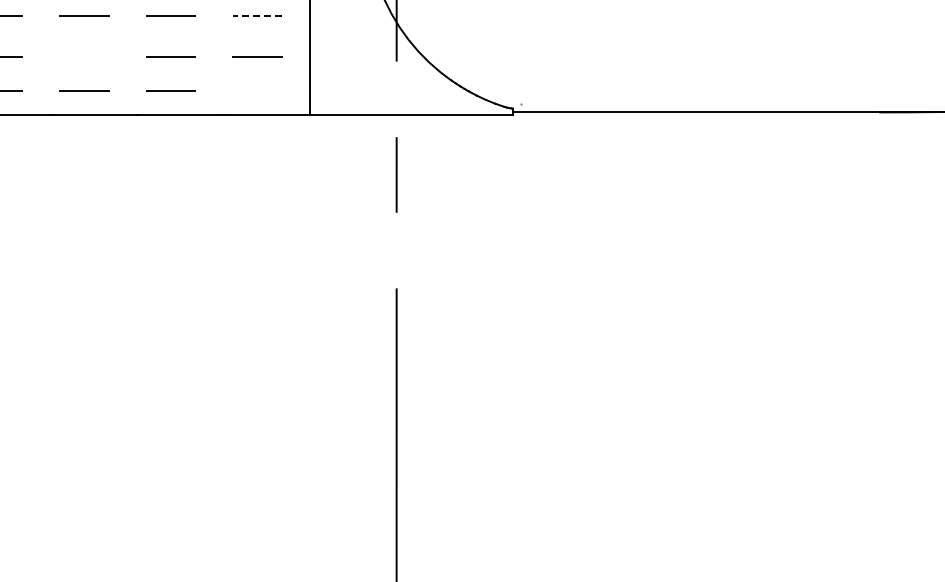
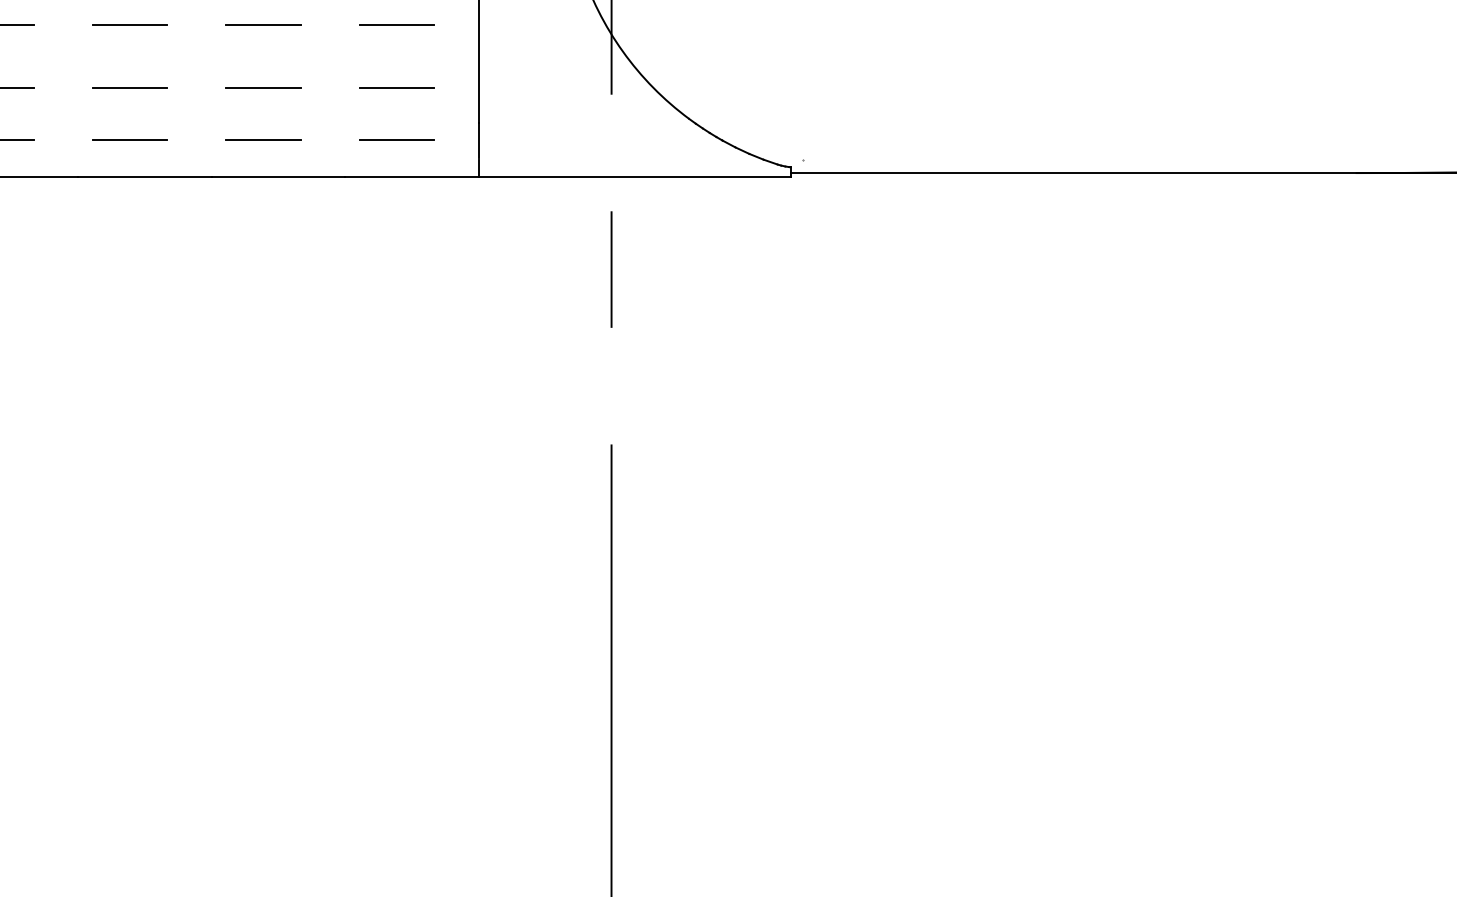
line: (257, 16) -> (396, 25), dashed -> solid
line: (84, 57) -> (130, 88), added
line: (257, 90) -> (396, 139), added

